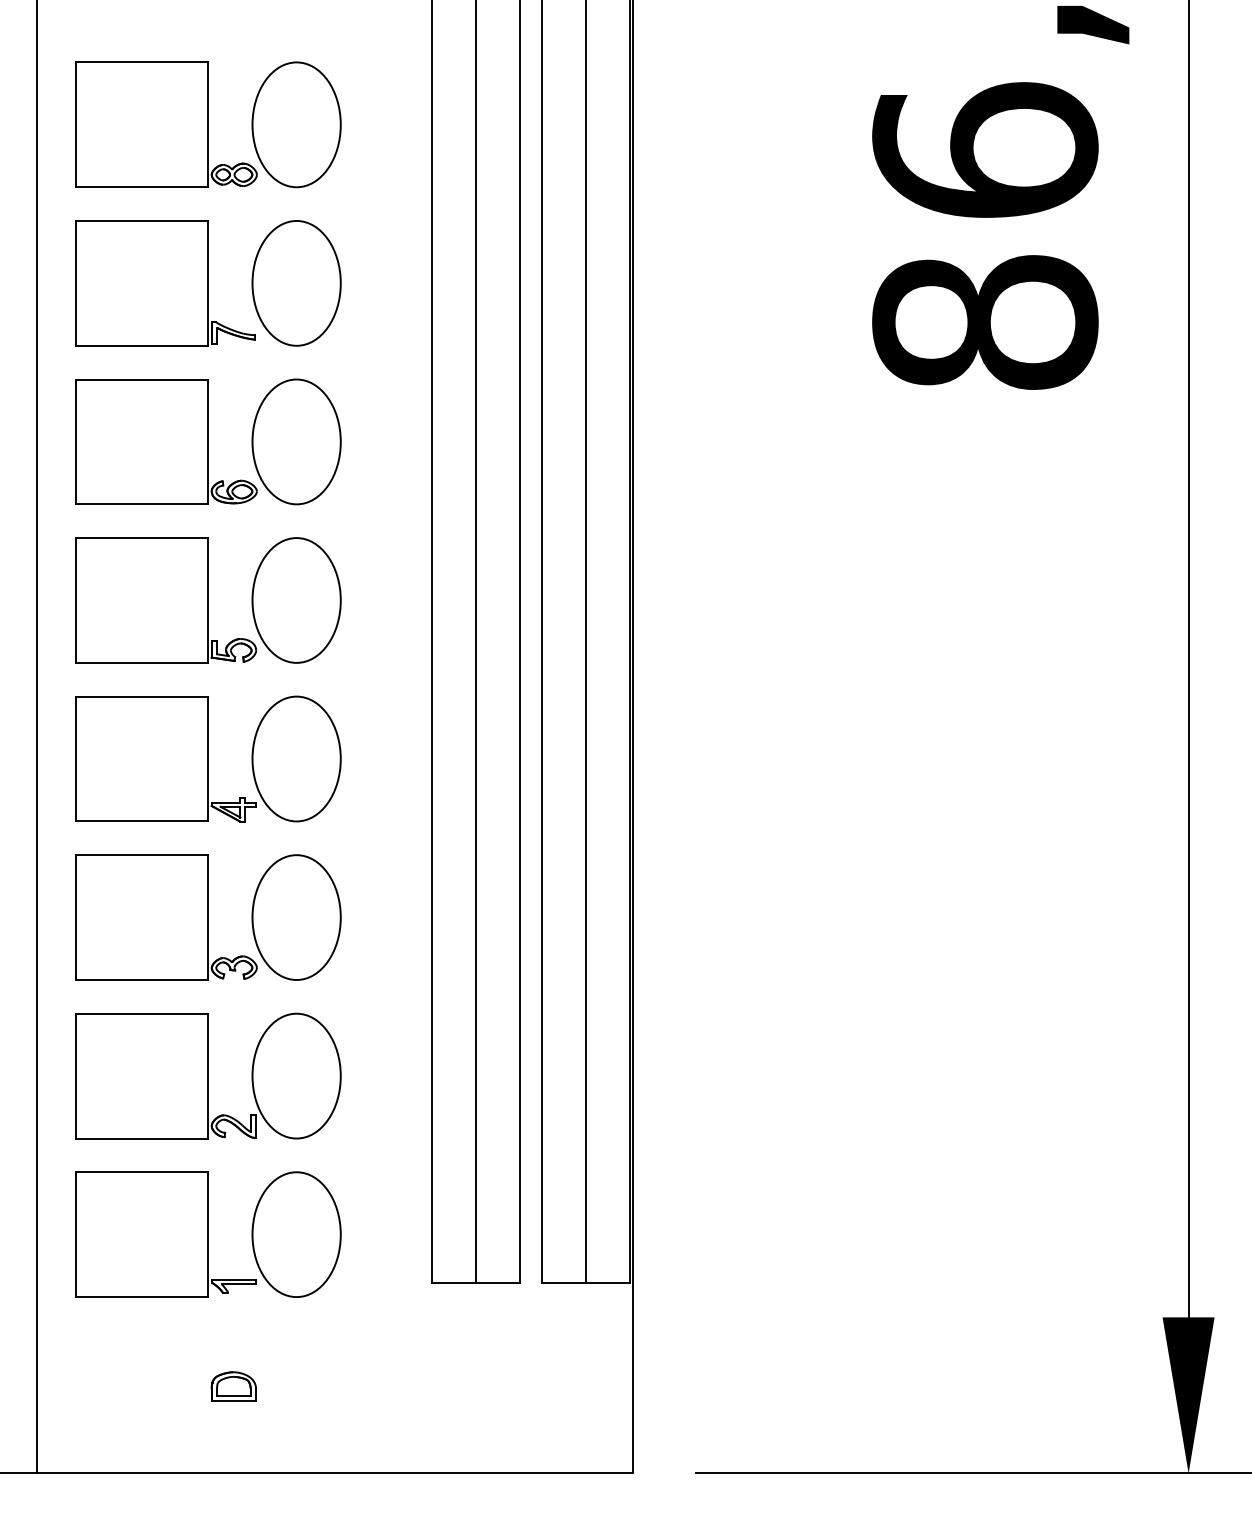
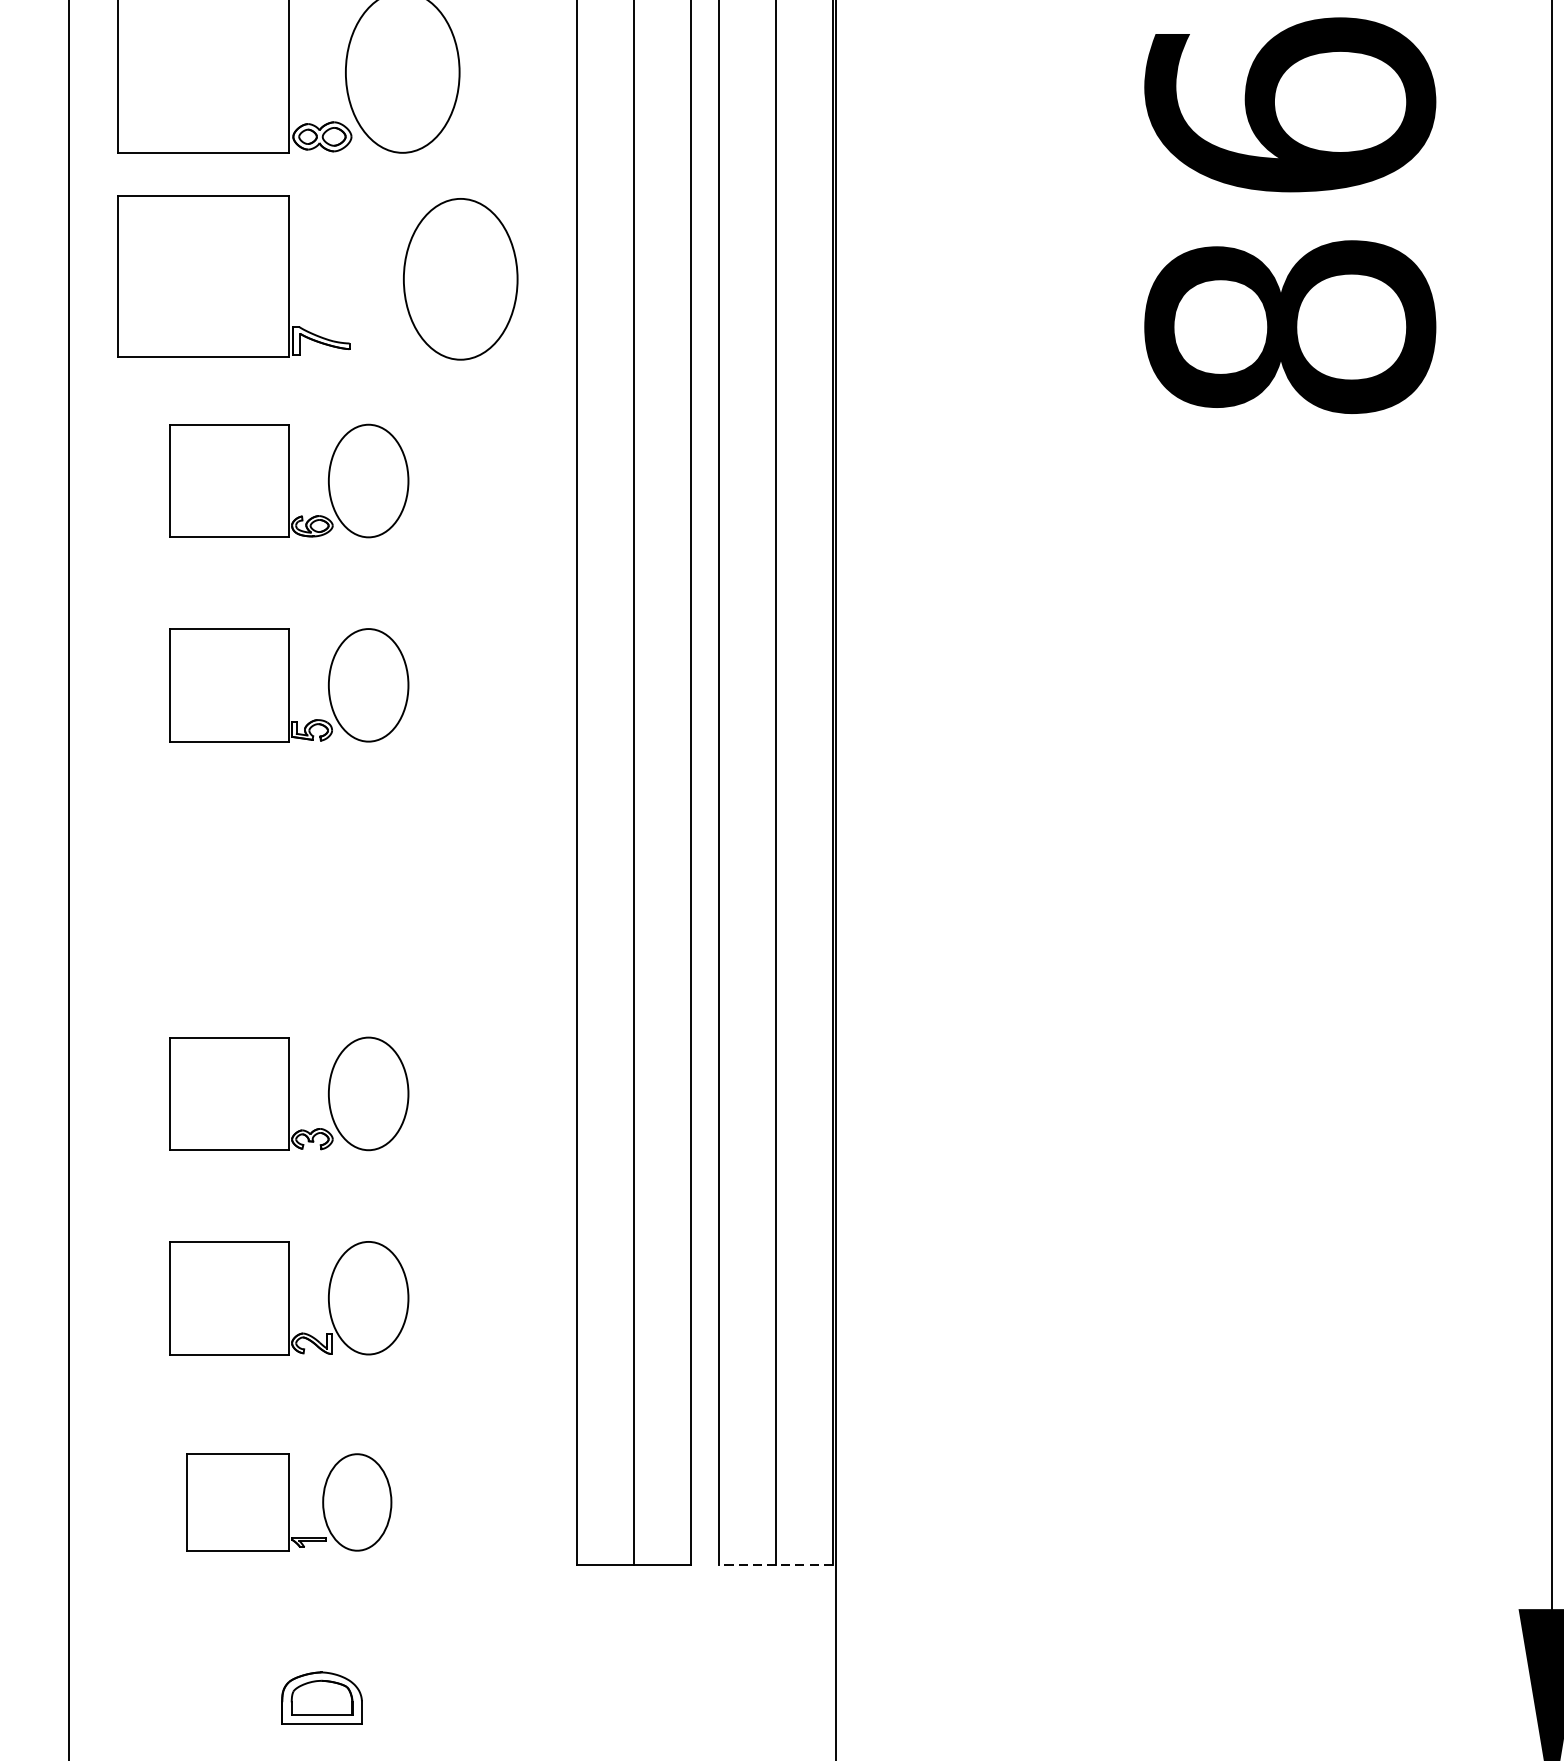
part: (296, 283) -> (460, 279), moved
part: (208, 441) -> (289, 480), size x0.7
part: (208, 600) -> (289, 685), size x0.7
part: (208, 758) -> (289, 888), removed
part: (208, 917) -> (289, 1093), size x0.7
part: (208, 1075) -> (289, 1297), size x0.7
part: (208, 1234) -> (289, 1502), size x0.6
line: (585, 1283) -> (774, 1565), solid -> dashed
part: (233, 1386) -> (321, 1698), size x1.4

